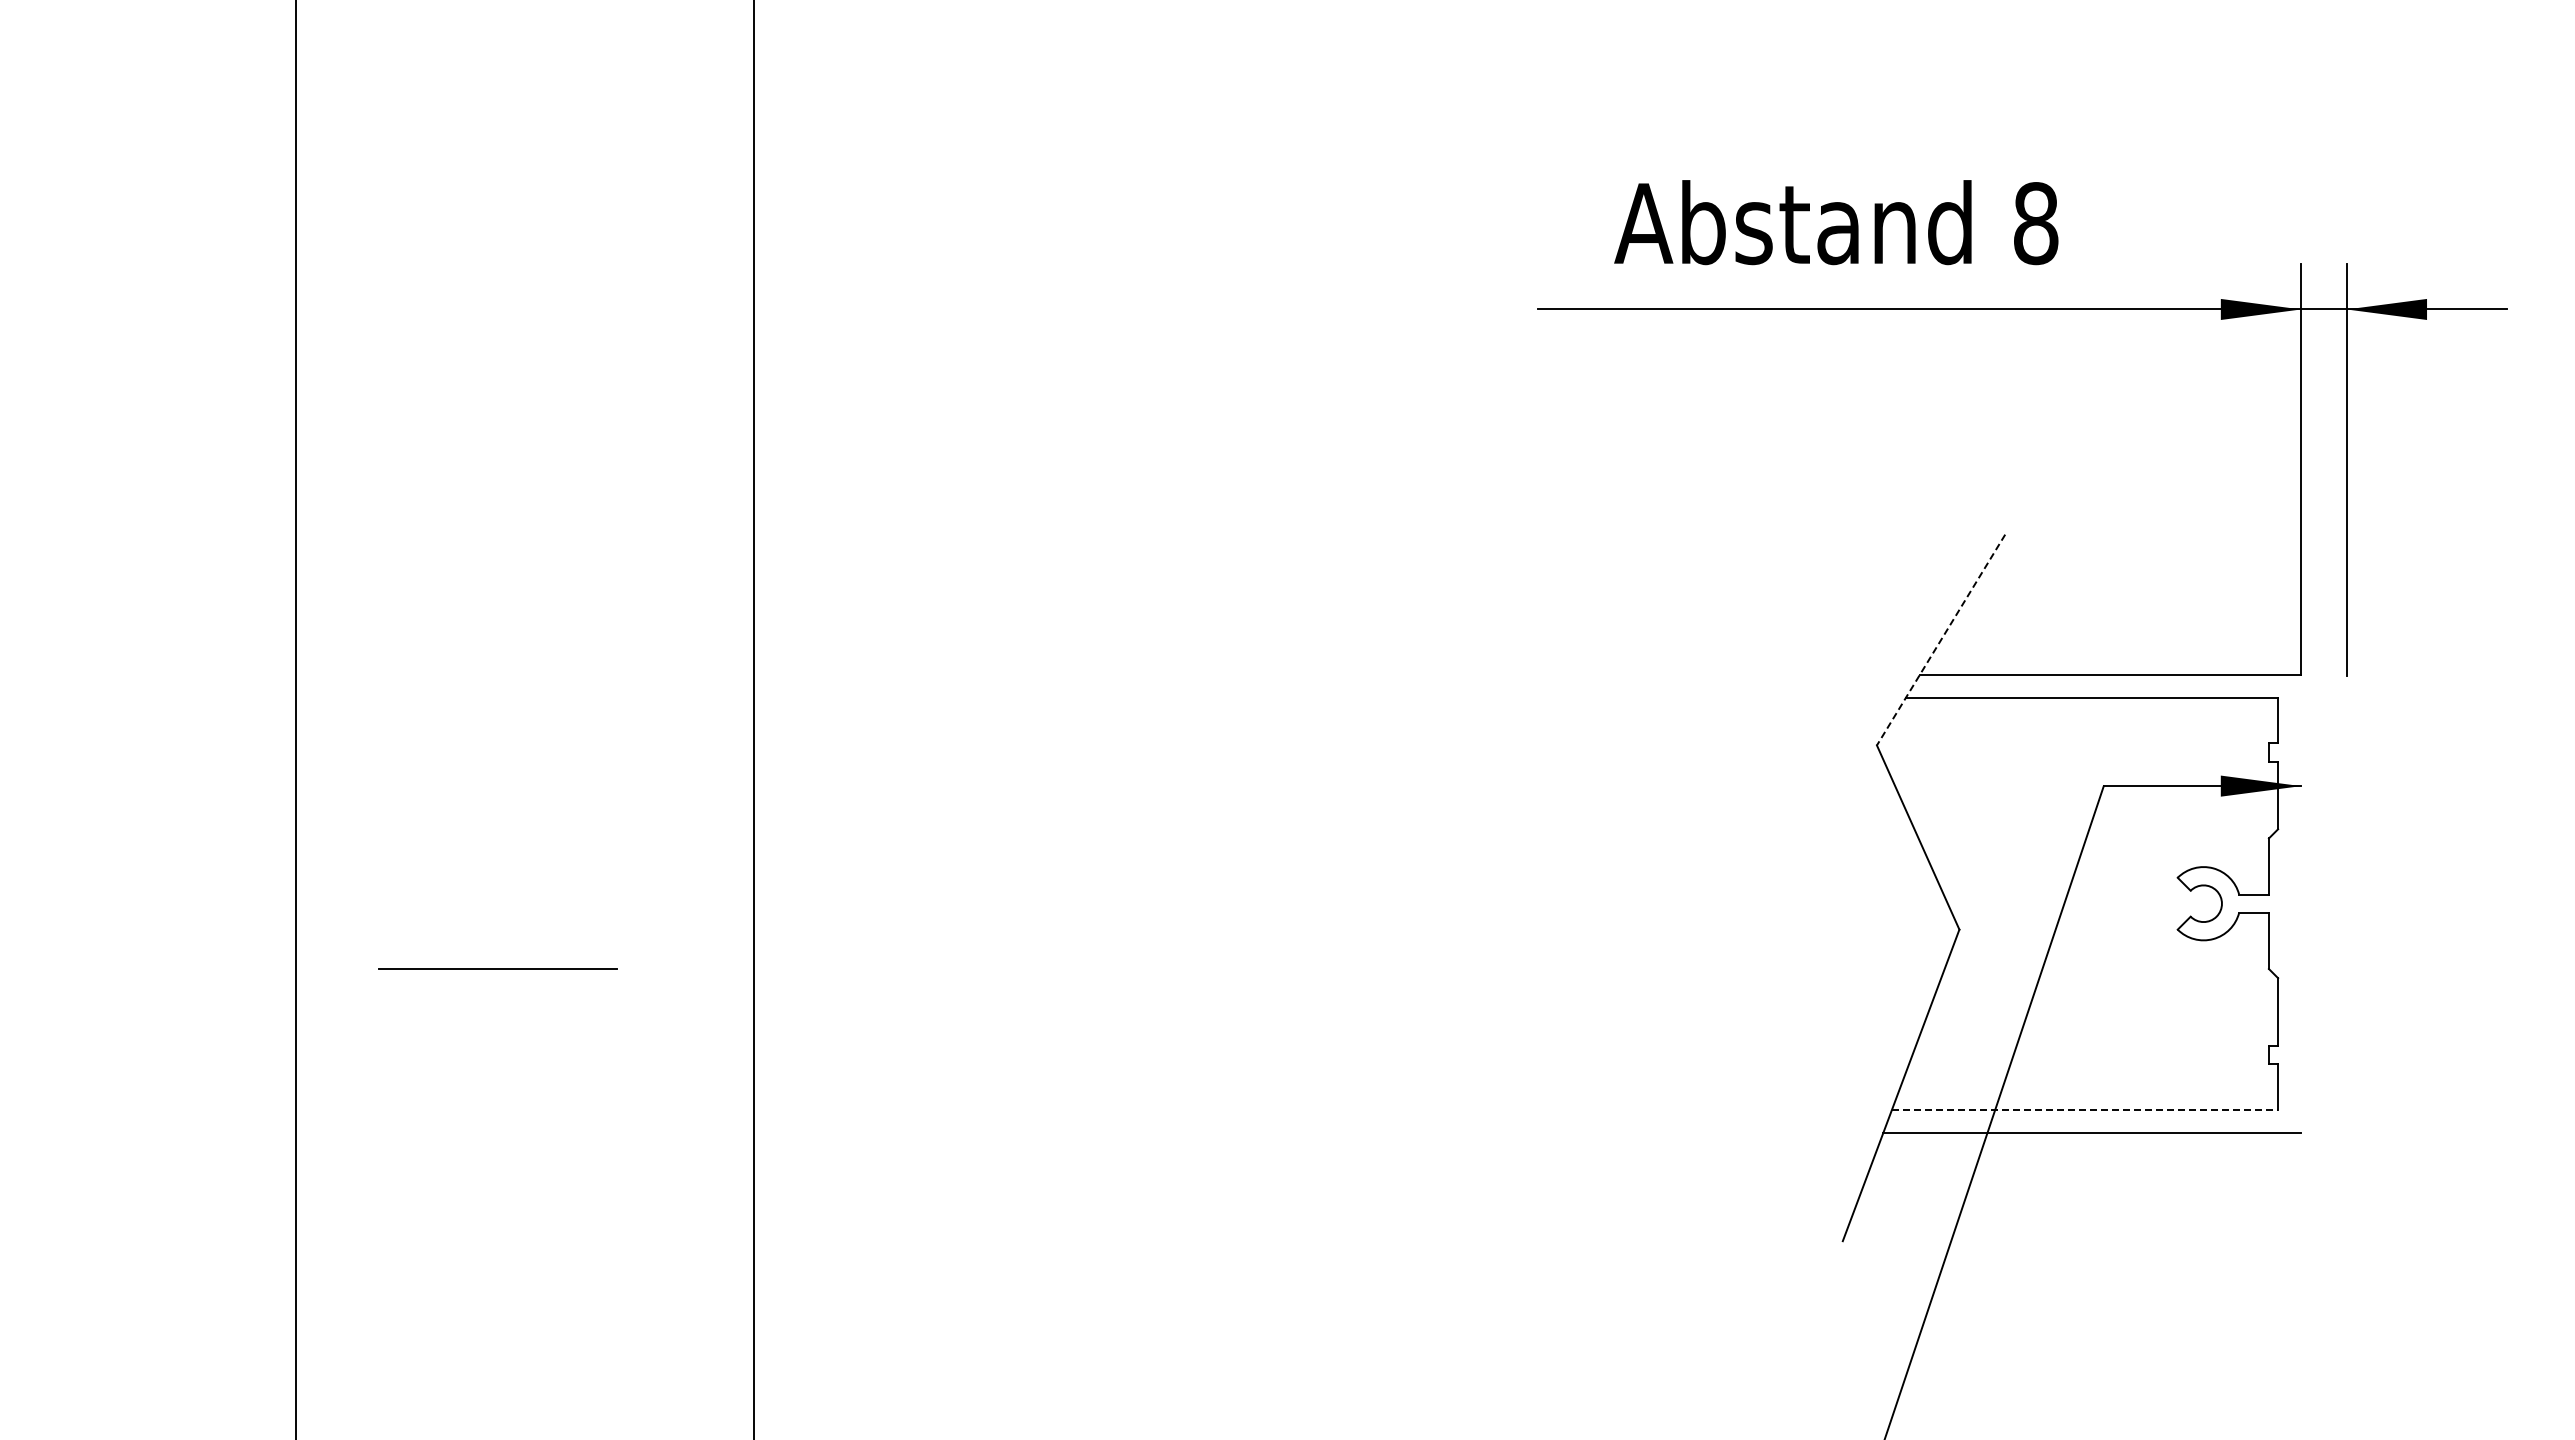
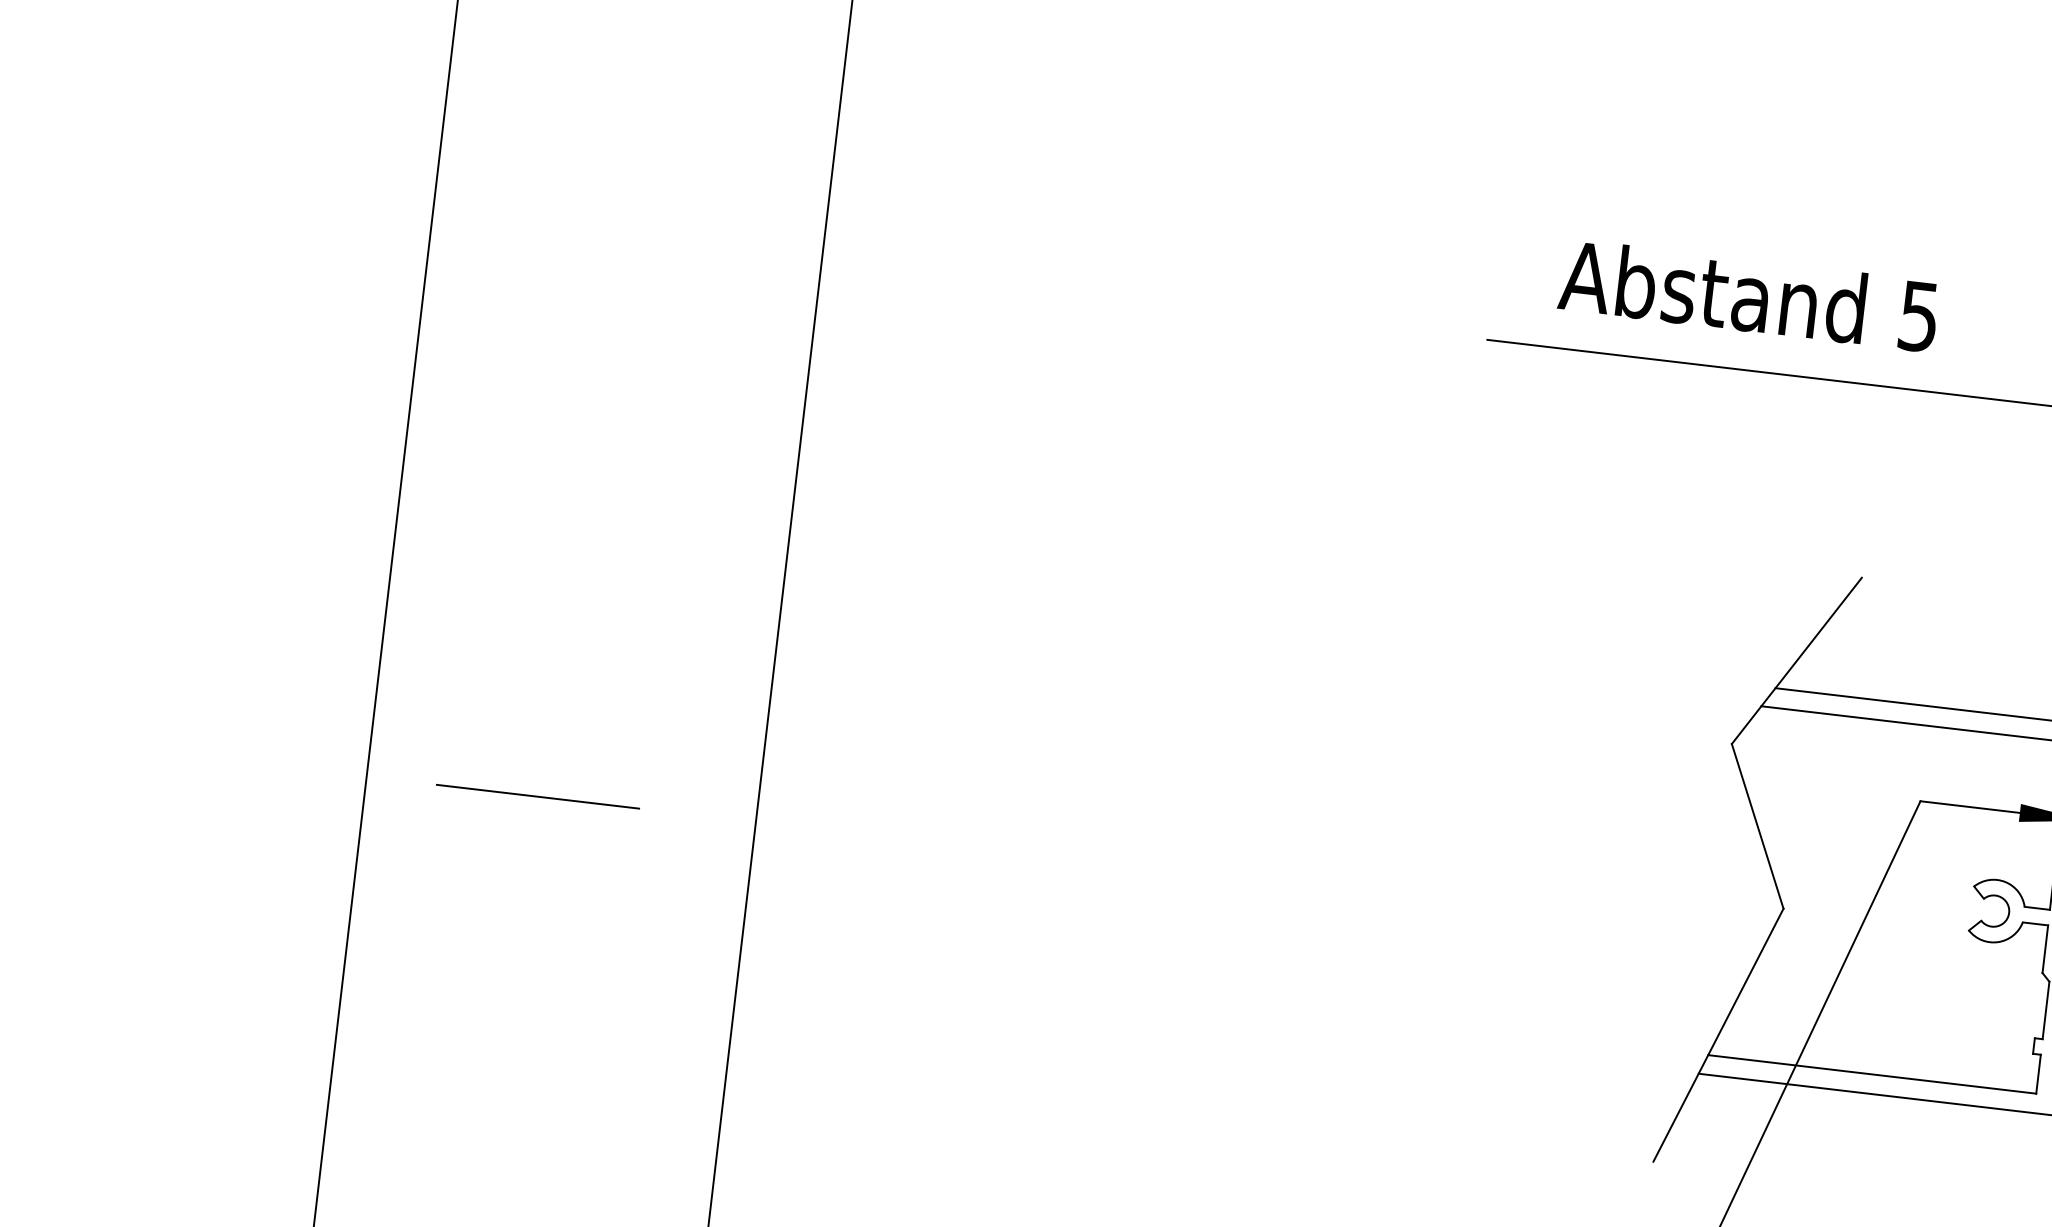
text: (2036, 223) -> (1919, 316), 8 -> 5
line: (1940, 640) -> (1796, 661), dashed -> solid
line: (2085, 1109) -> (1872, 1074), dashed -> solid

